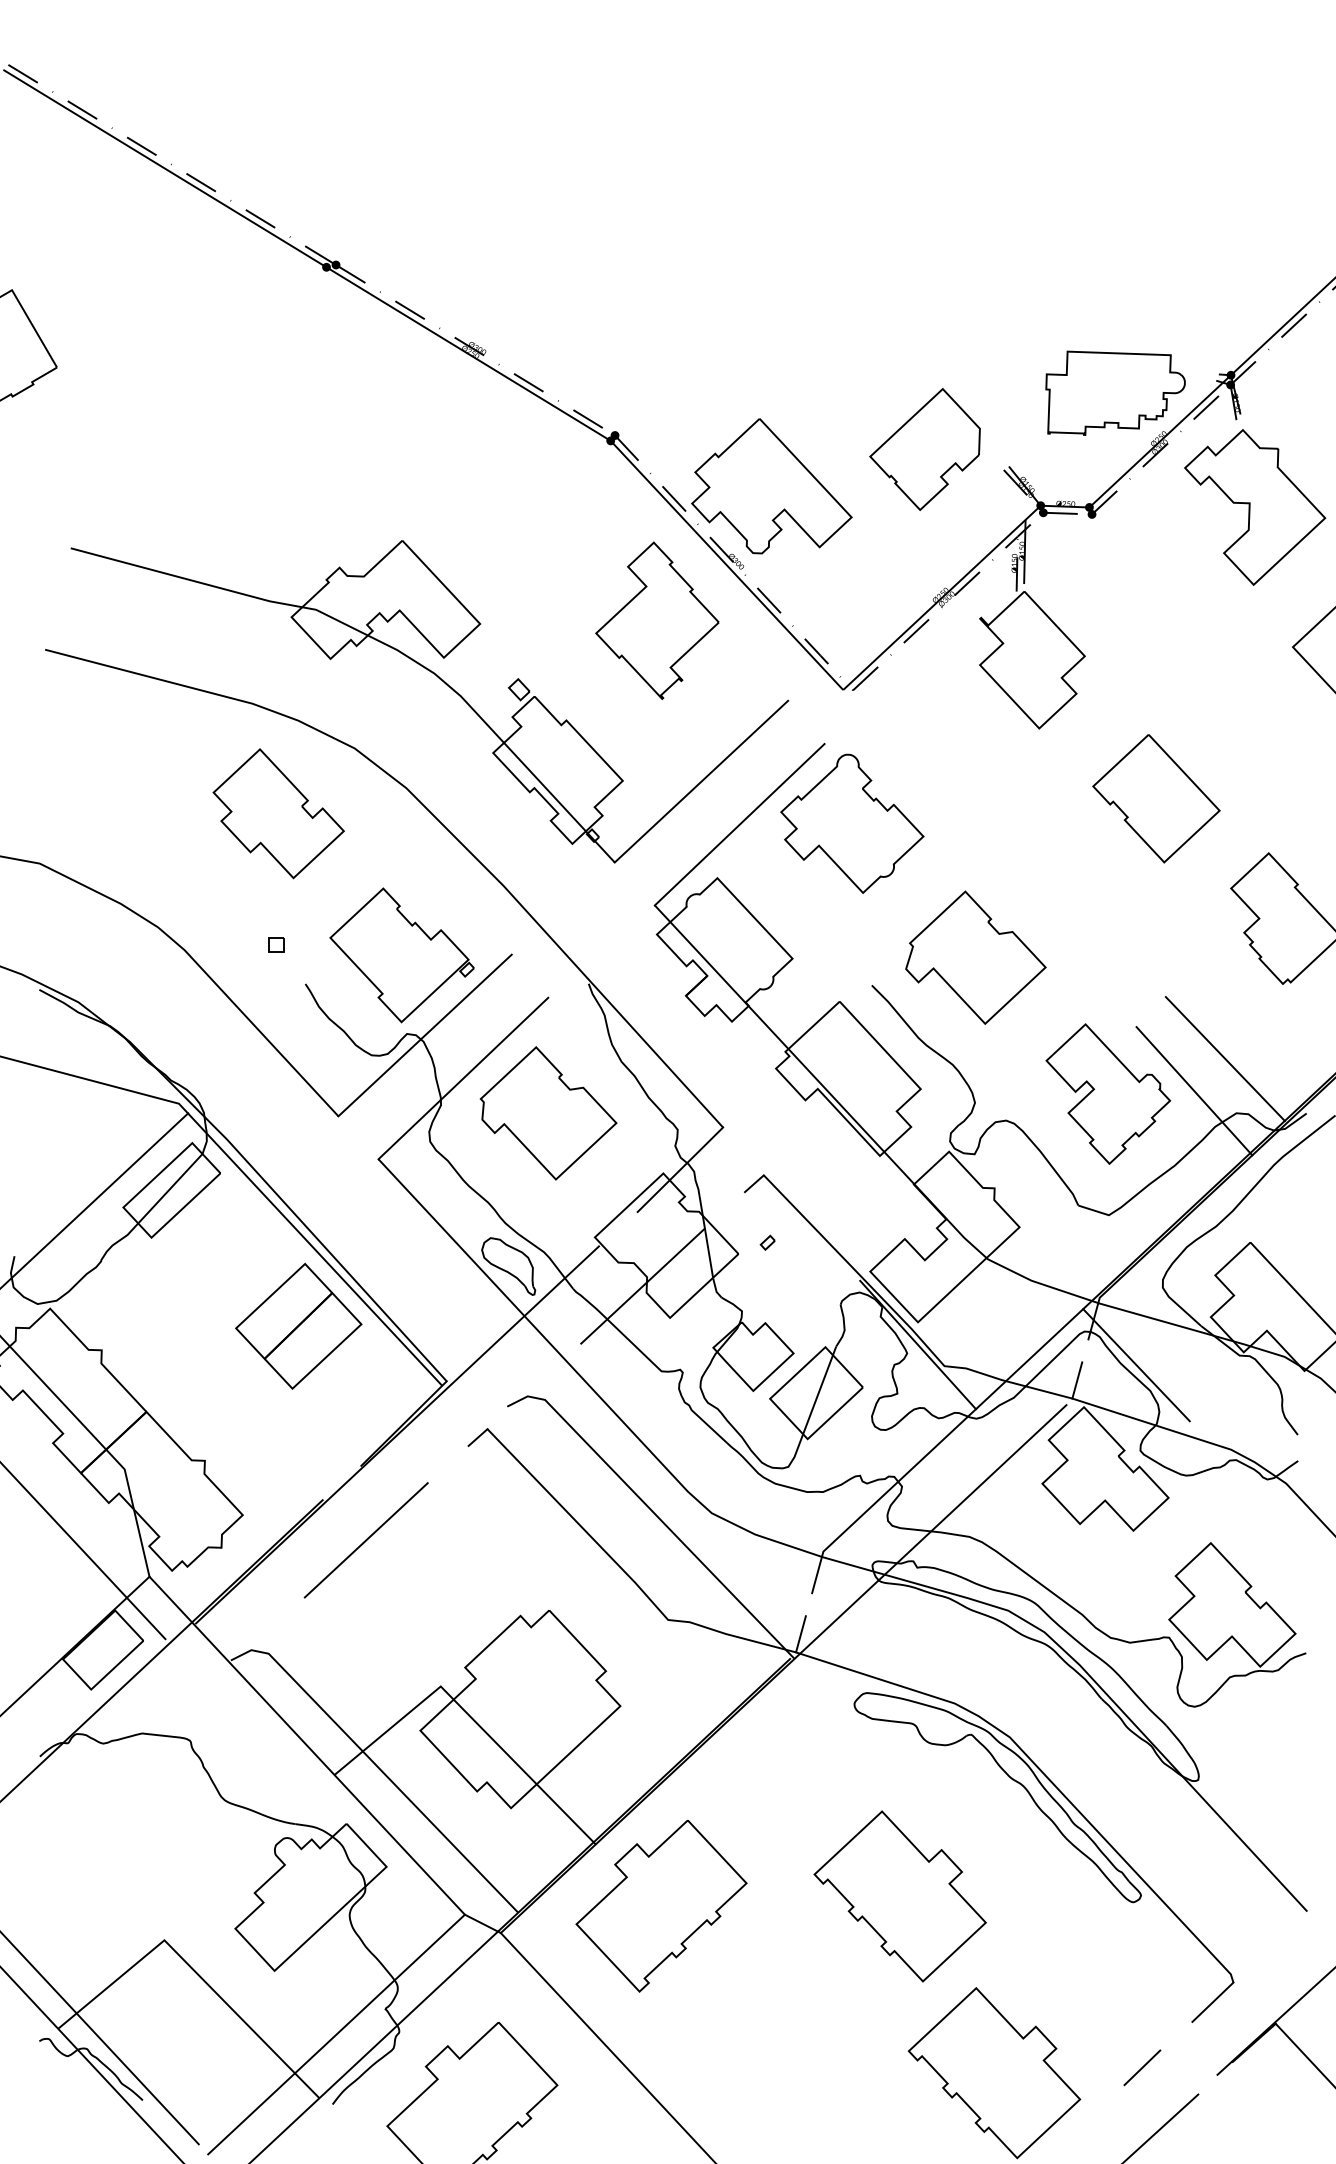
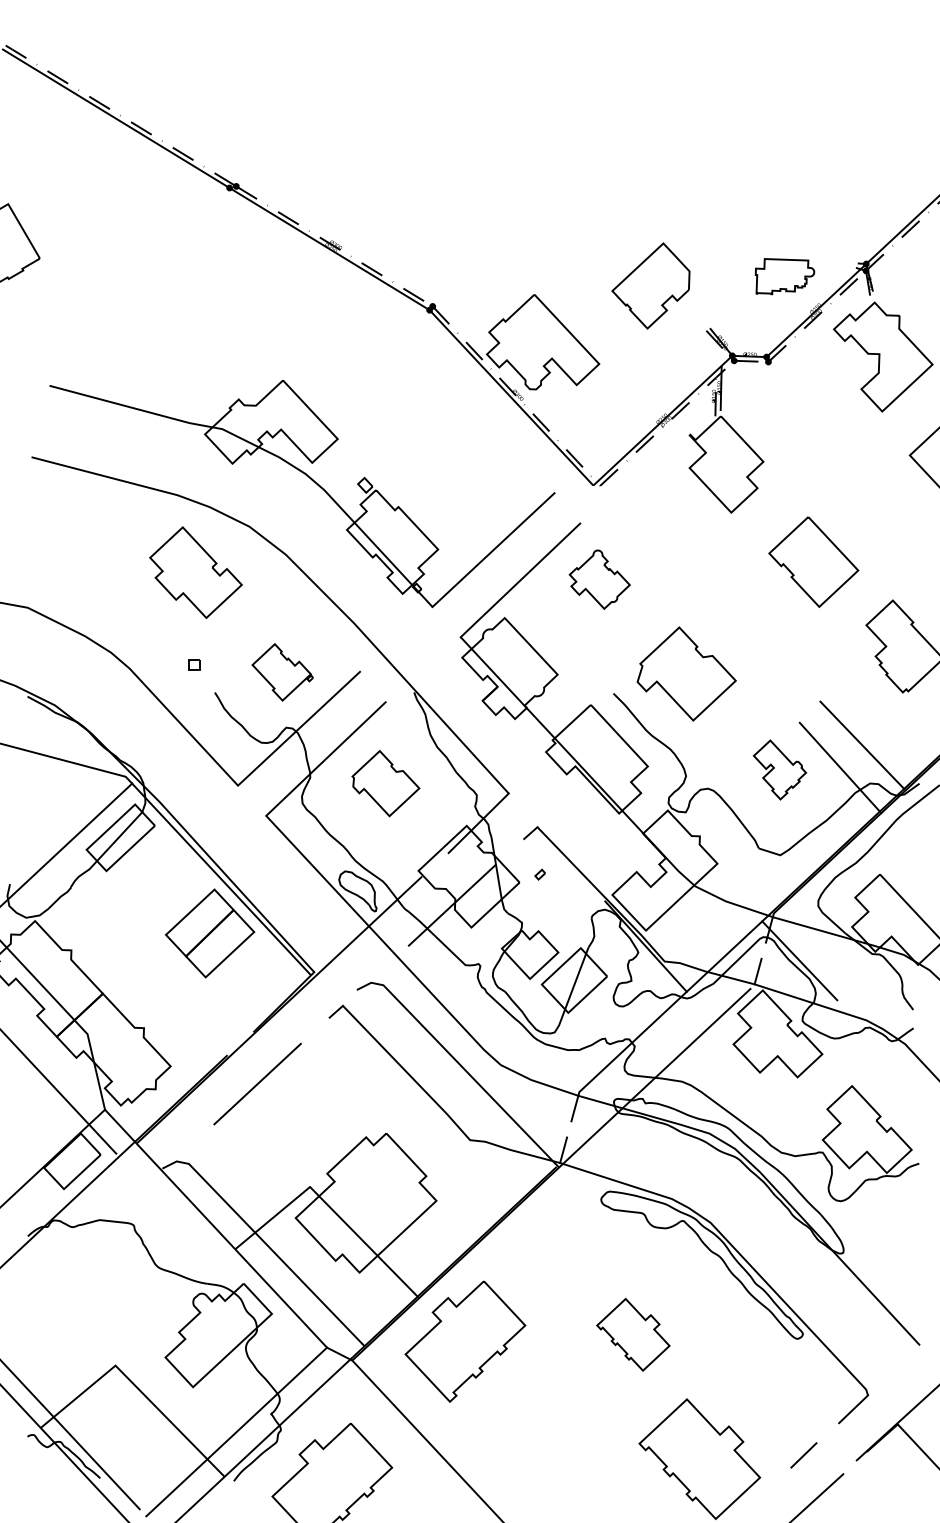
part: (1115, 392) -> (784, 276), size x0.6
part: (924, 449) -> (650, 286), moved
part: (657, 620) -> (462, 436), removed
part: (852, 823) -> (599, 579), size x0.6
part: (401, 955) -> (282, 672), size x0.6
part: (1108, 1093) -> (780, 769), size x0.6
part: (548, 1113) -> (385, 783), size x0.7
part: (899, 1896) -> (632, 1334), size x0.6

